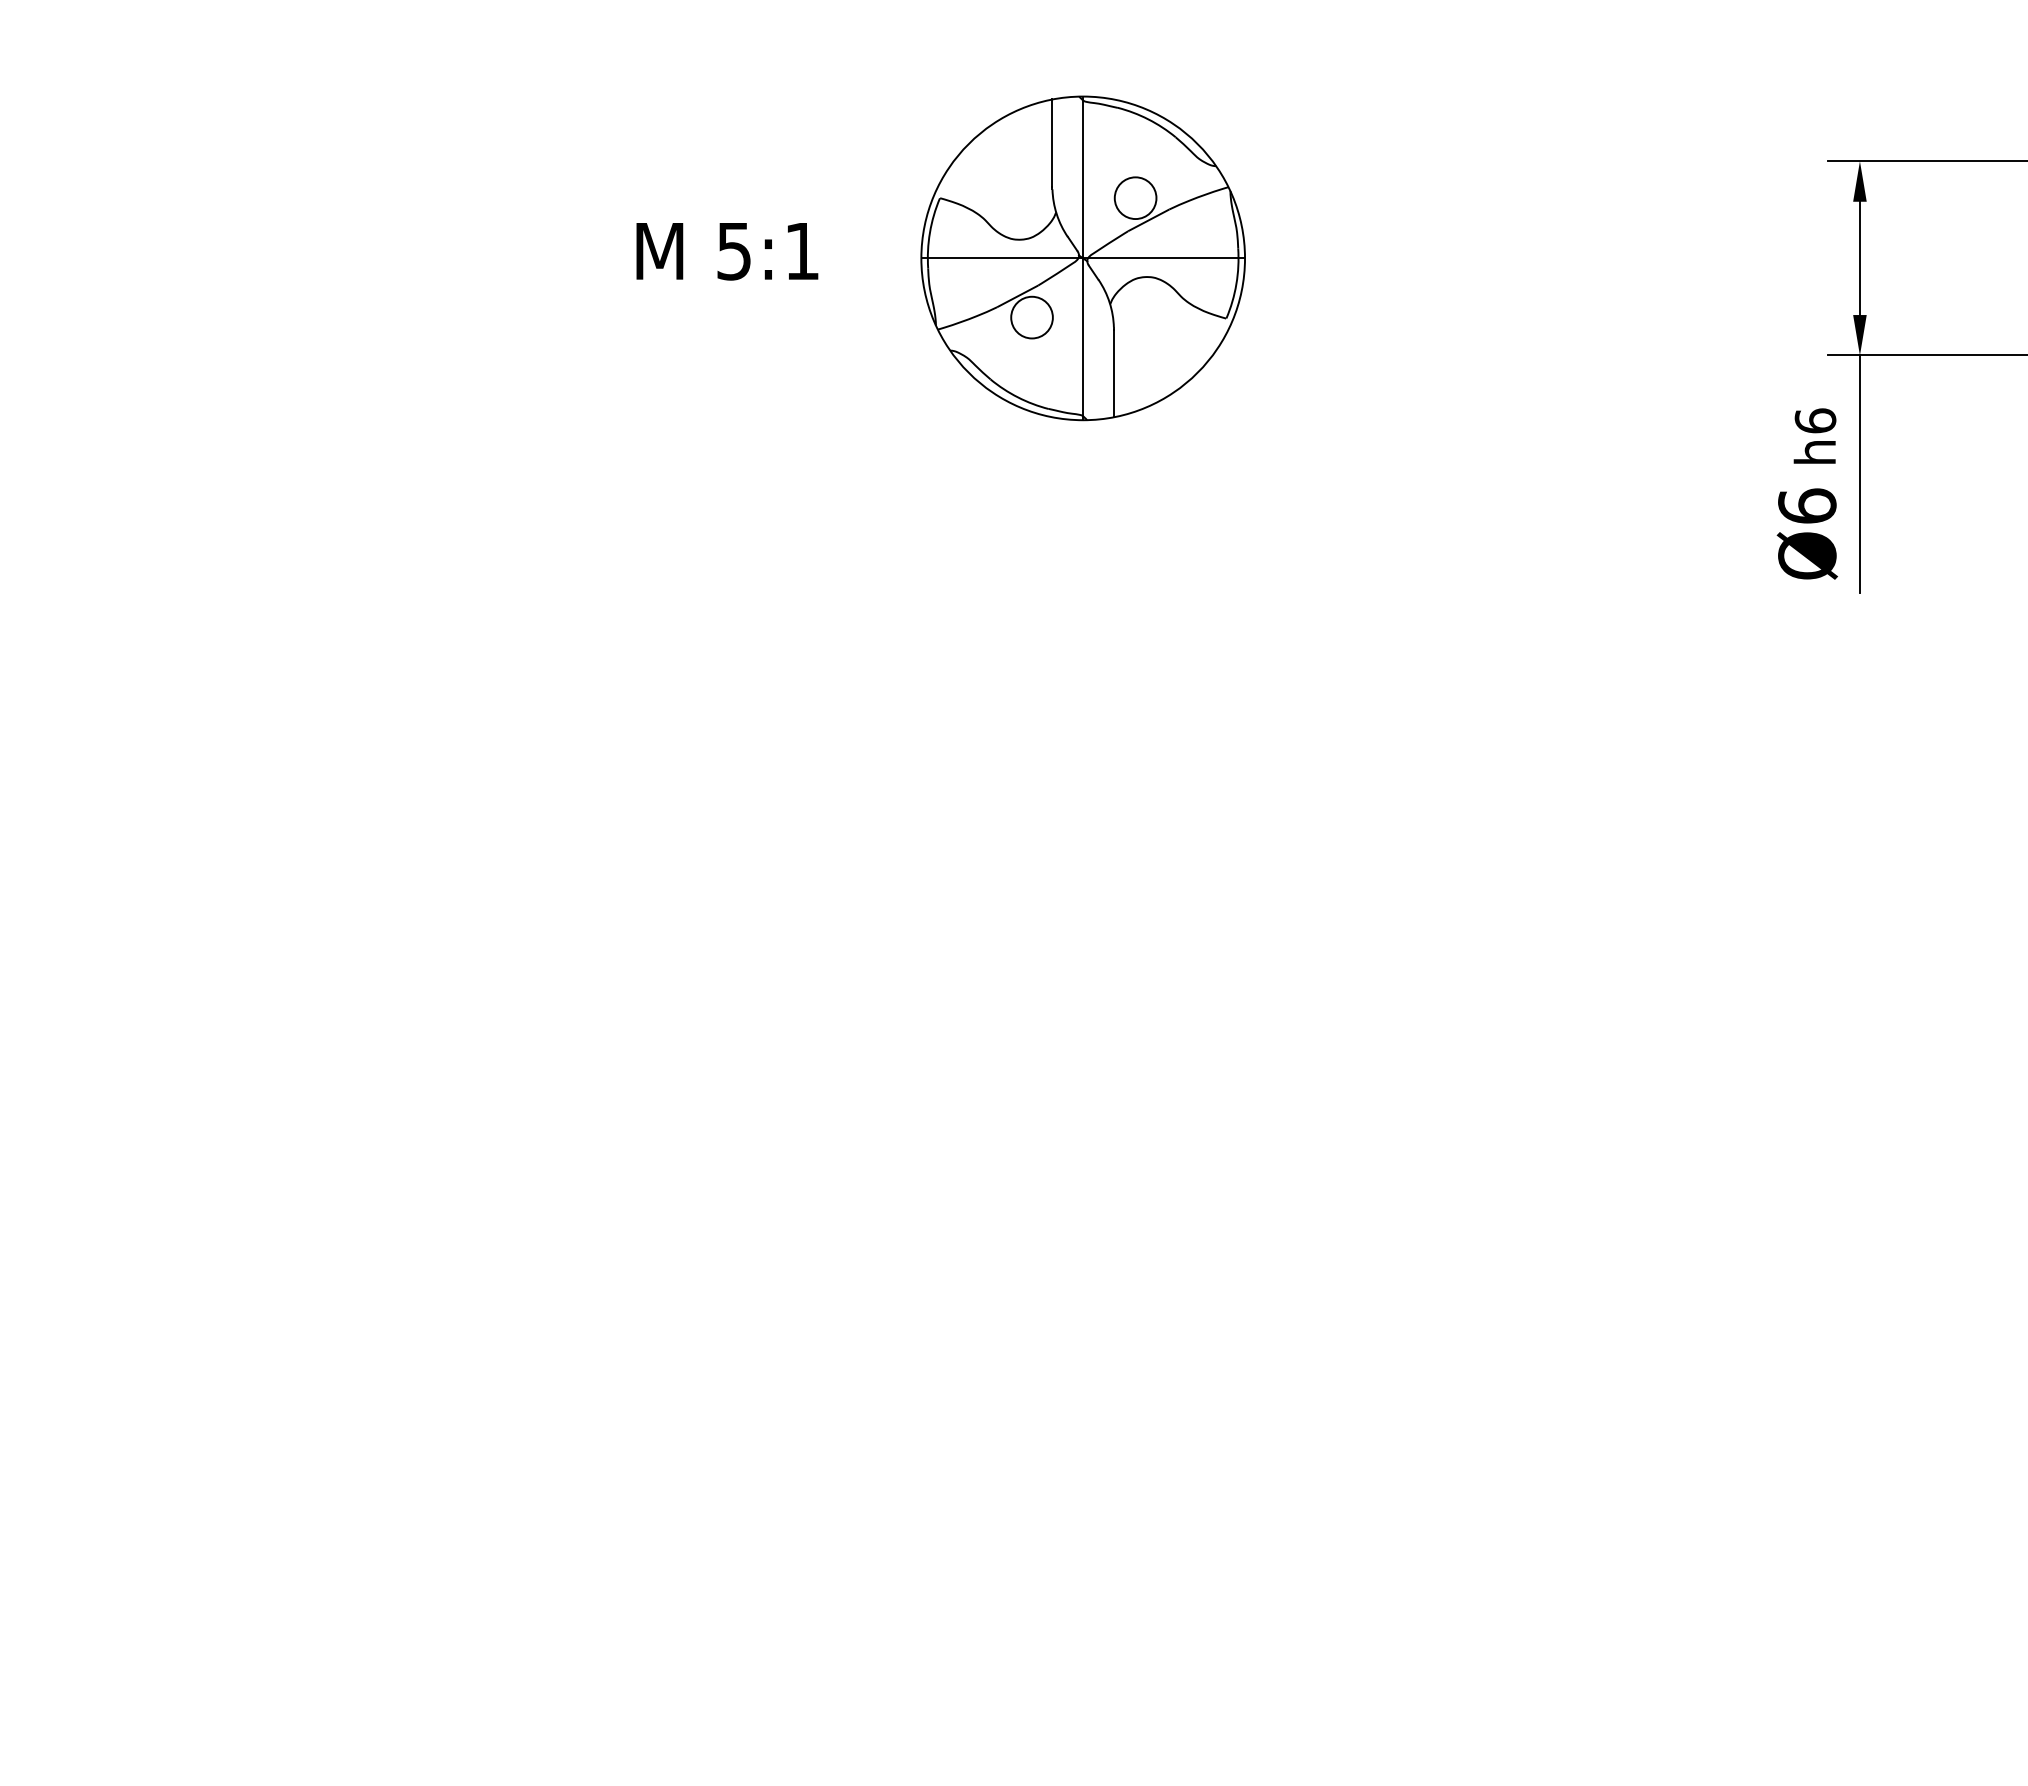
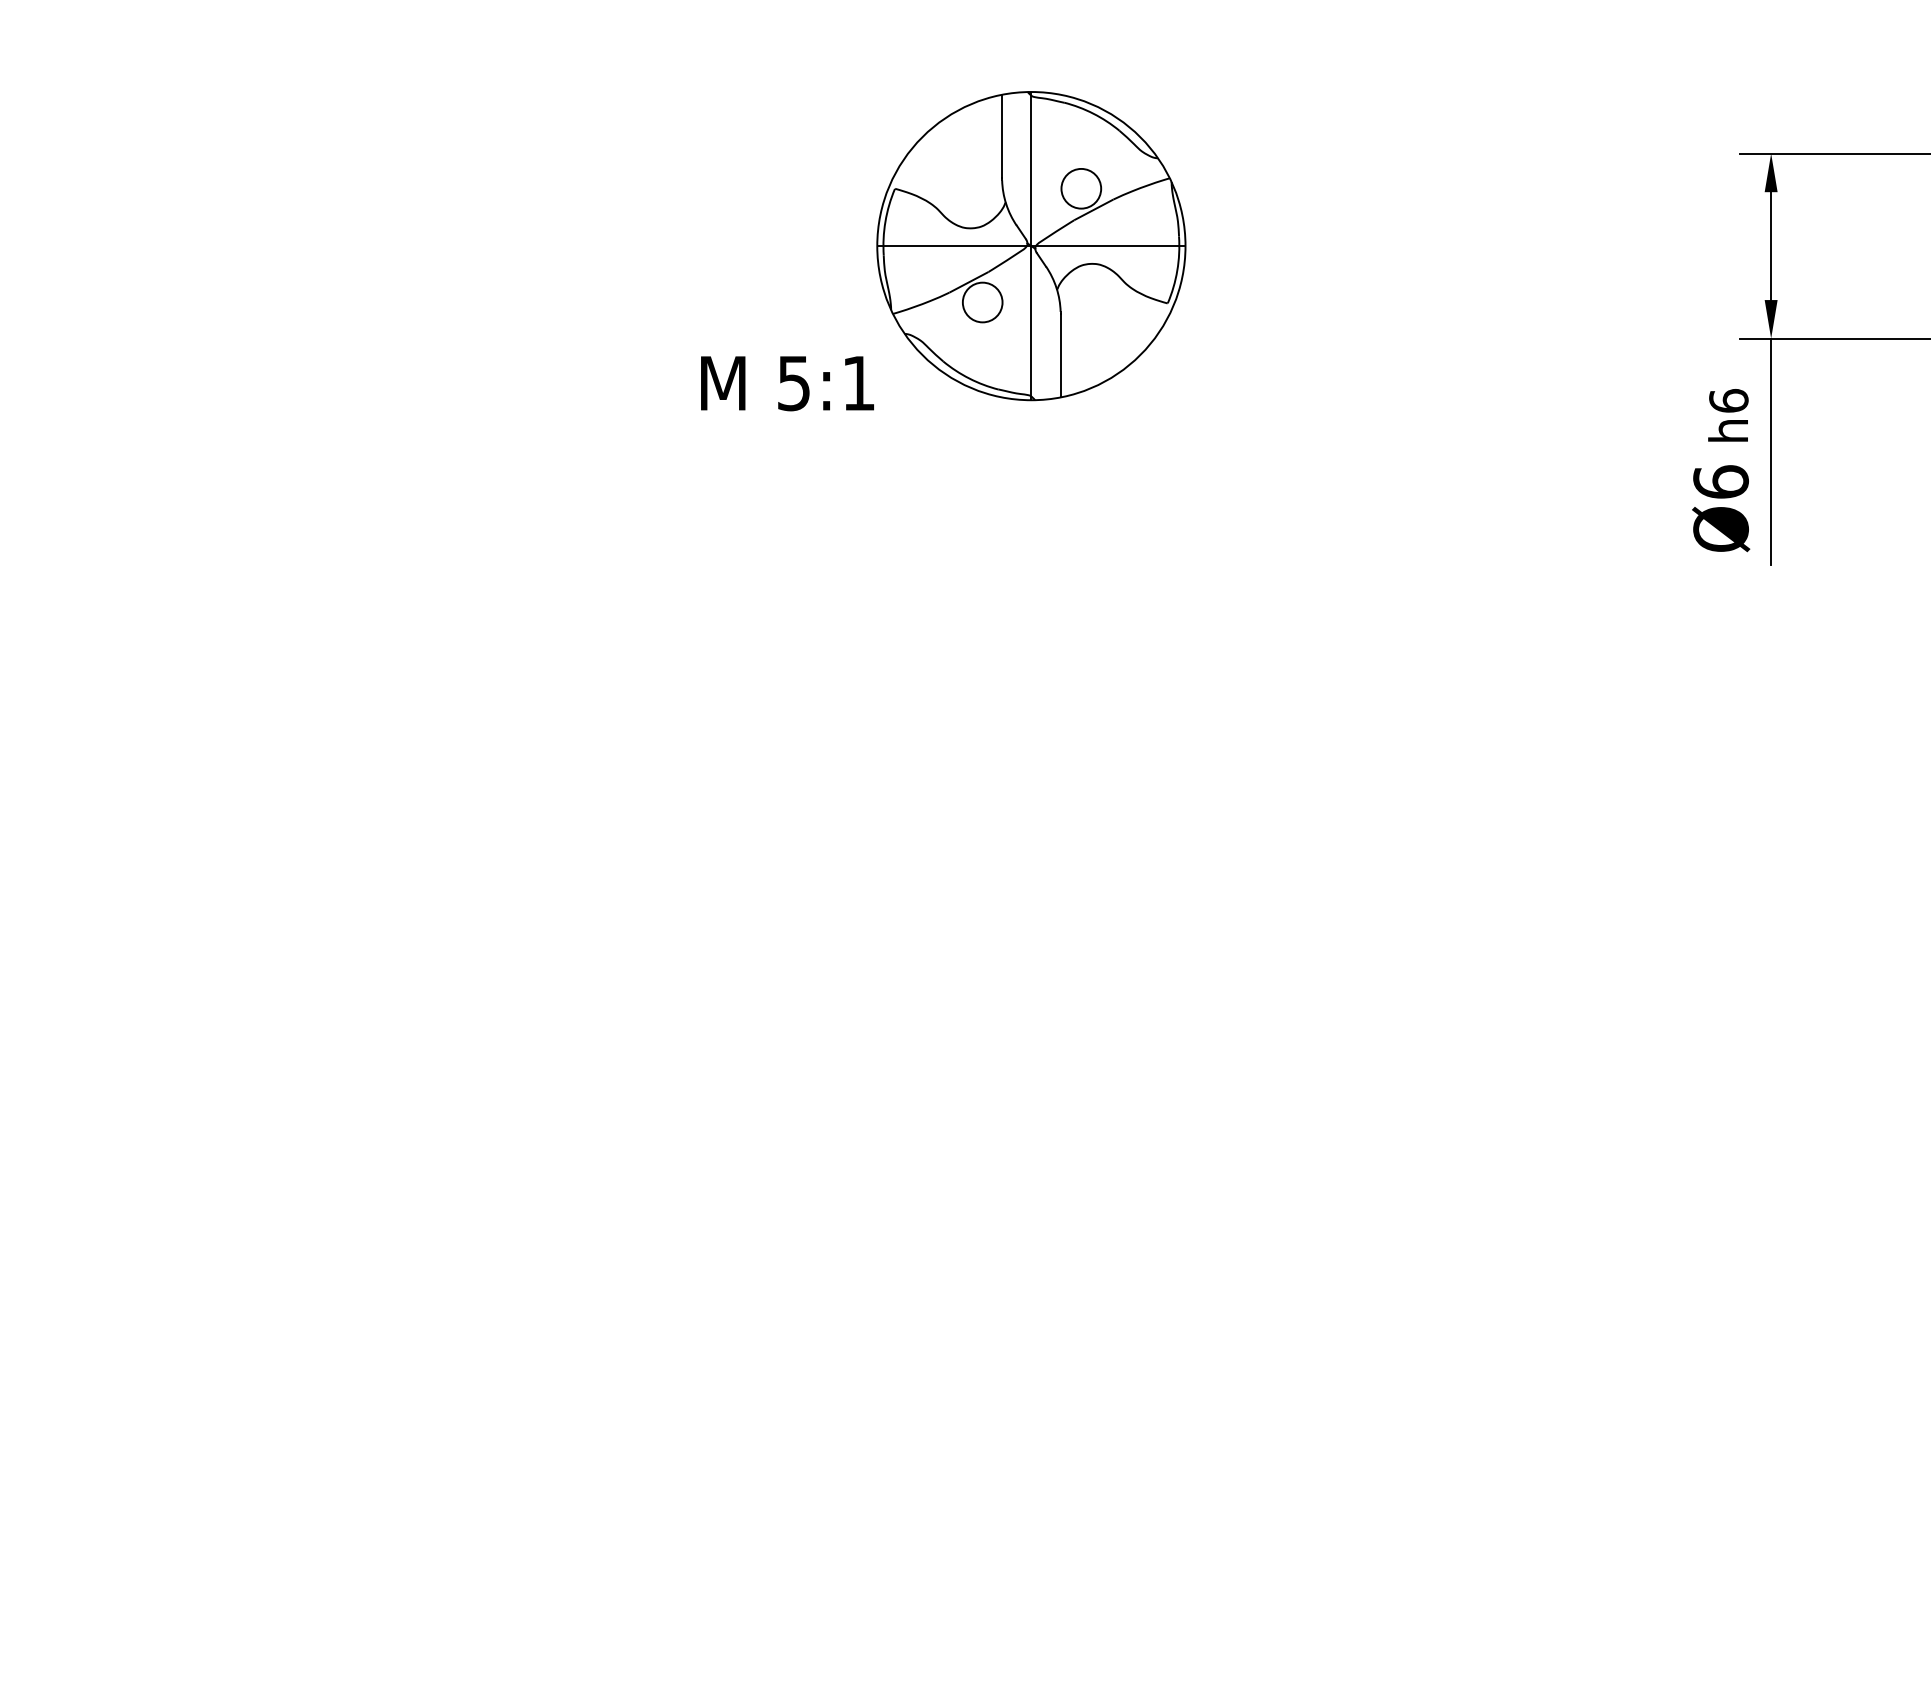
text: (727, 251) -> (787, 383), moved

